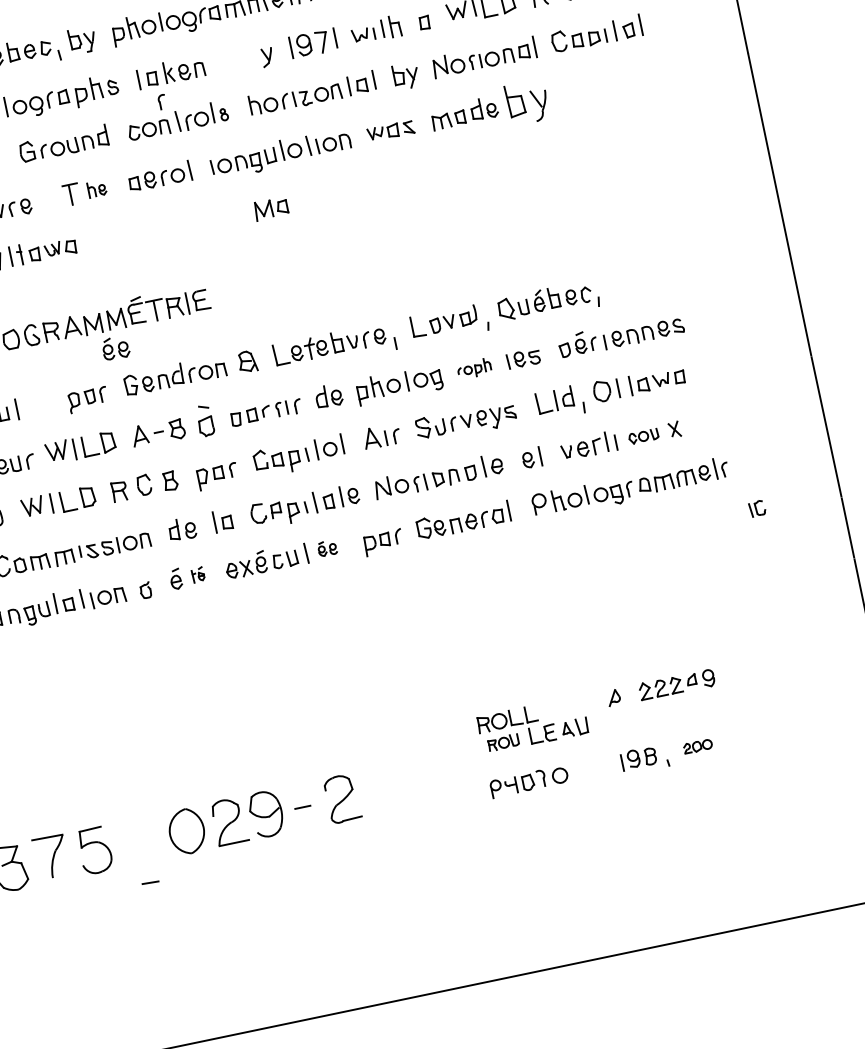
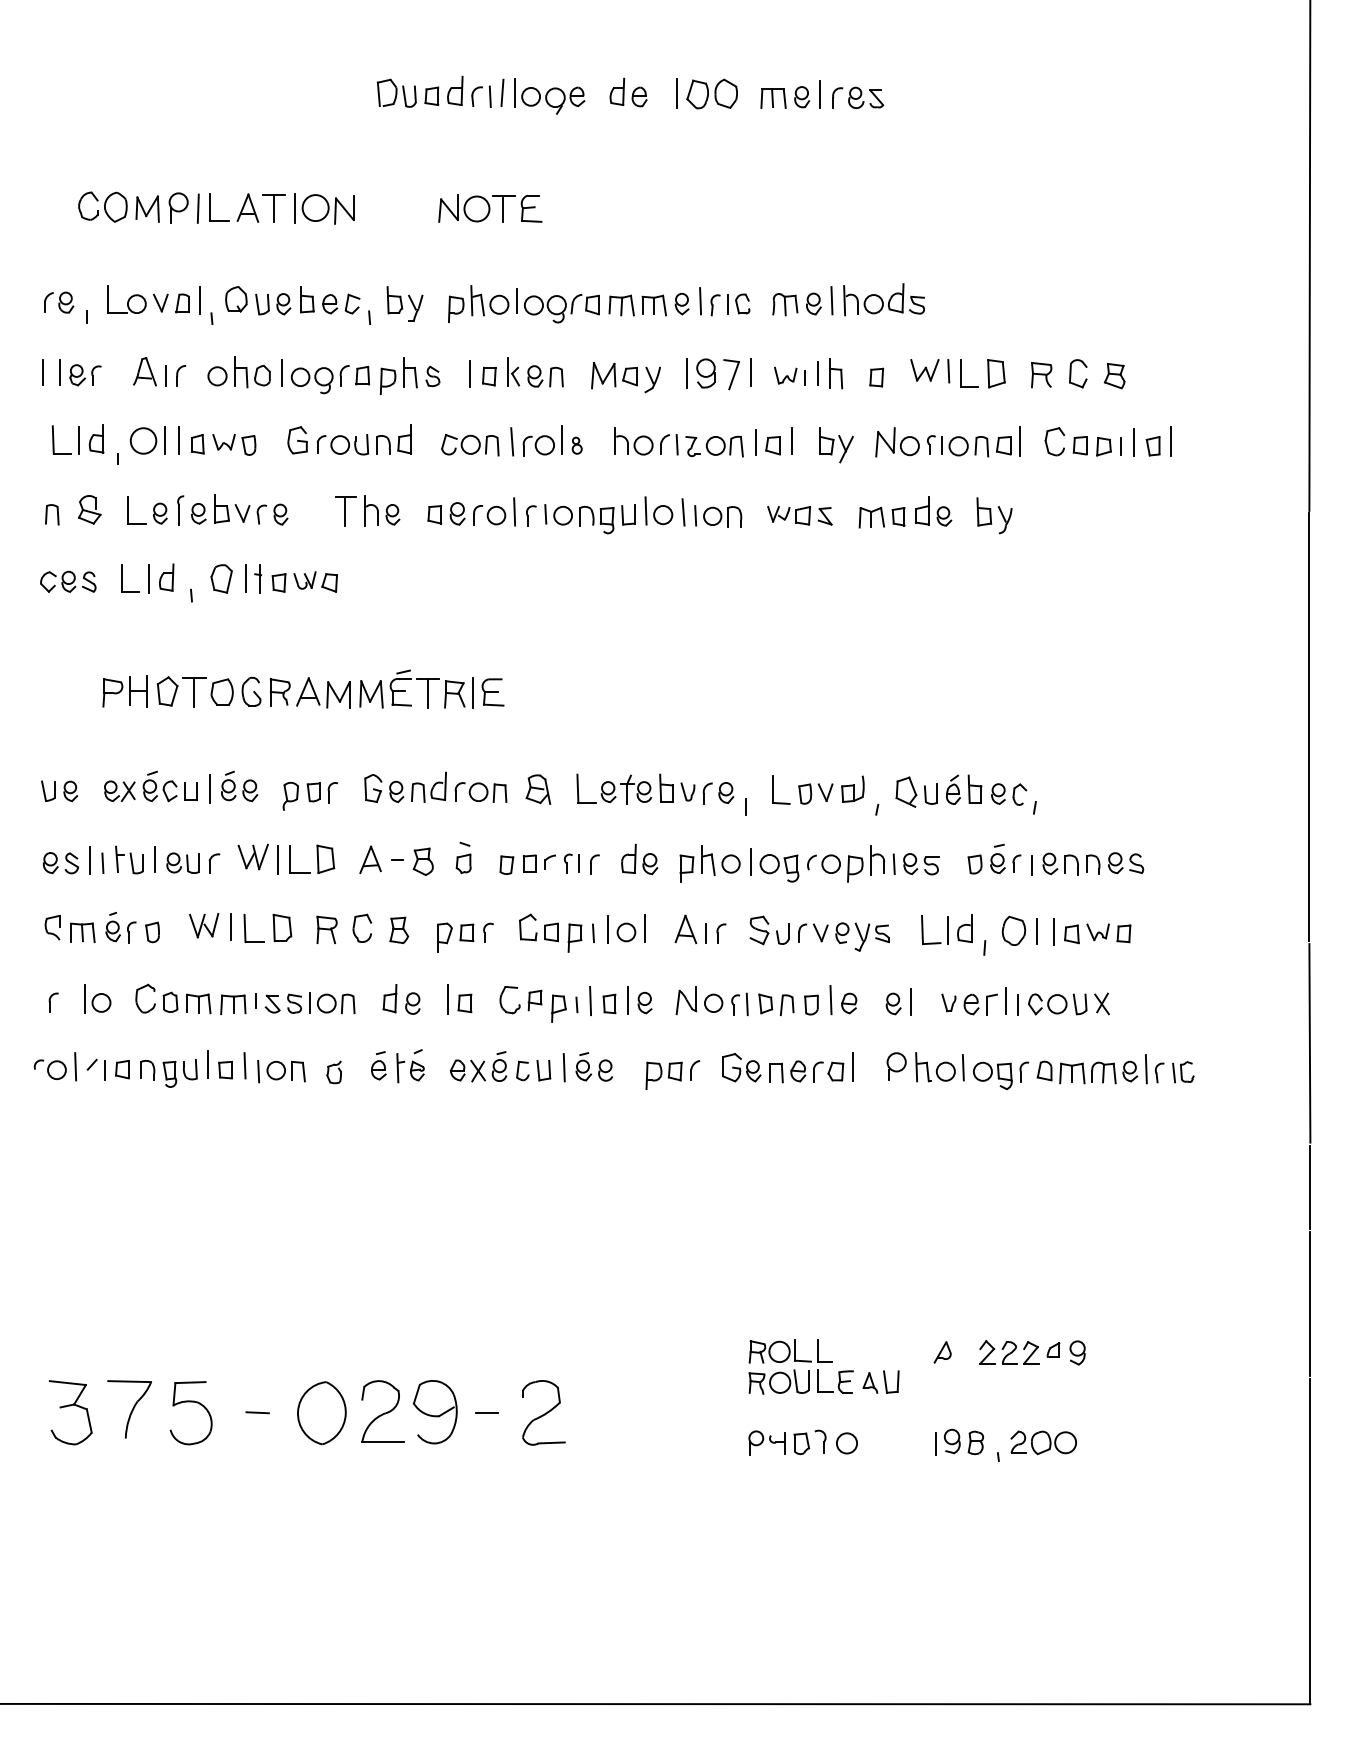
part: (162, 101) -> (531, 515), moved
part: (527, 102) -> (994, 515), size x0.62
part: (97, 188) -> (382, 510), size x1.43
part: (271, 208) -> (614, 375), moved
part: (115, 348) -> (239, 786), moved
part: (473, 368) -> (845, 863), size x1.67
part: (204, 420) -> (463, 857), size x0.71
part: (643, 436) -> (1057, 1004), size x1.43
part: (757, 508) -> (1183, 1072), moved
part: (326, 548) -> (593, 1066), size x1.43
part: (198, 575) -> (410, 1066), size x1.67
part: (502, 742) -> (778, 1381), size x1.43
part: (697, 746) -> (1043, 1442), size x1.67
line: (150, 882) -> (257, 1412), moved

